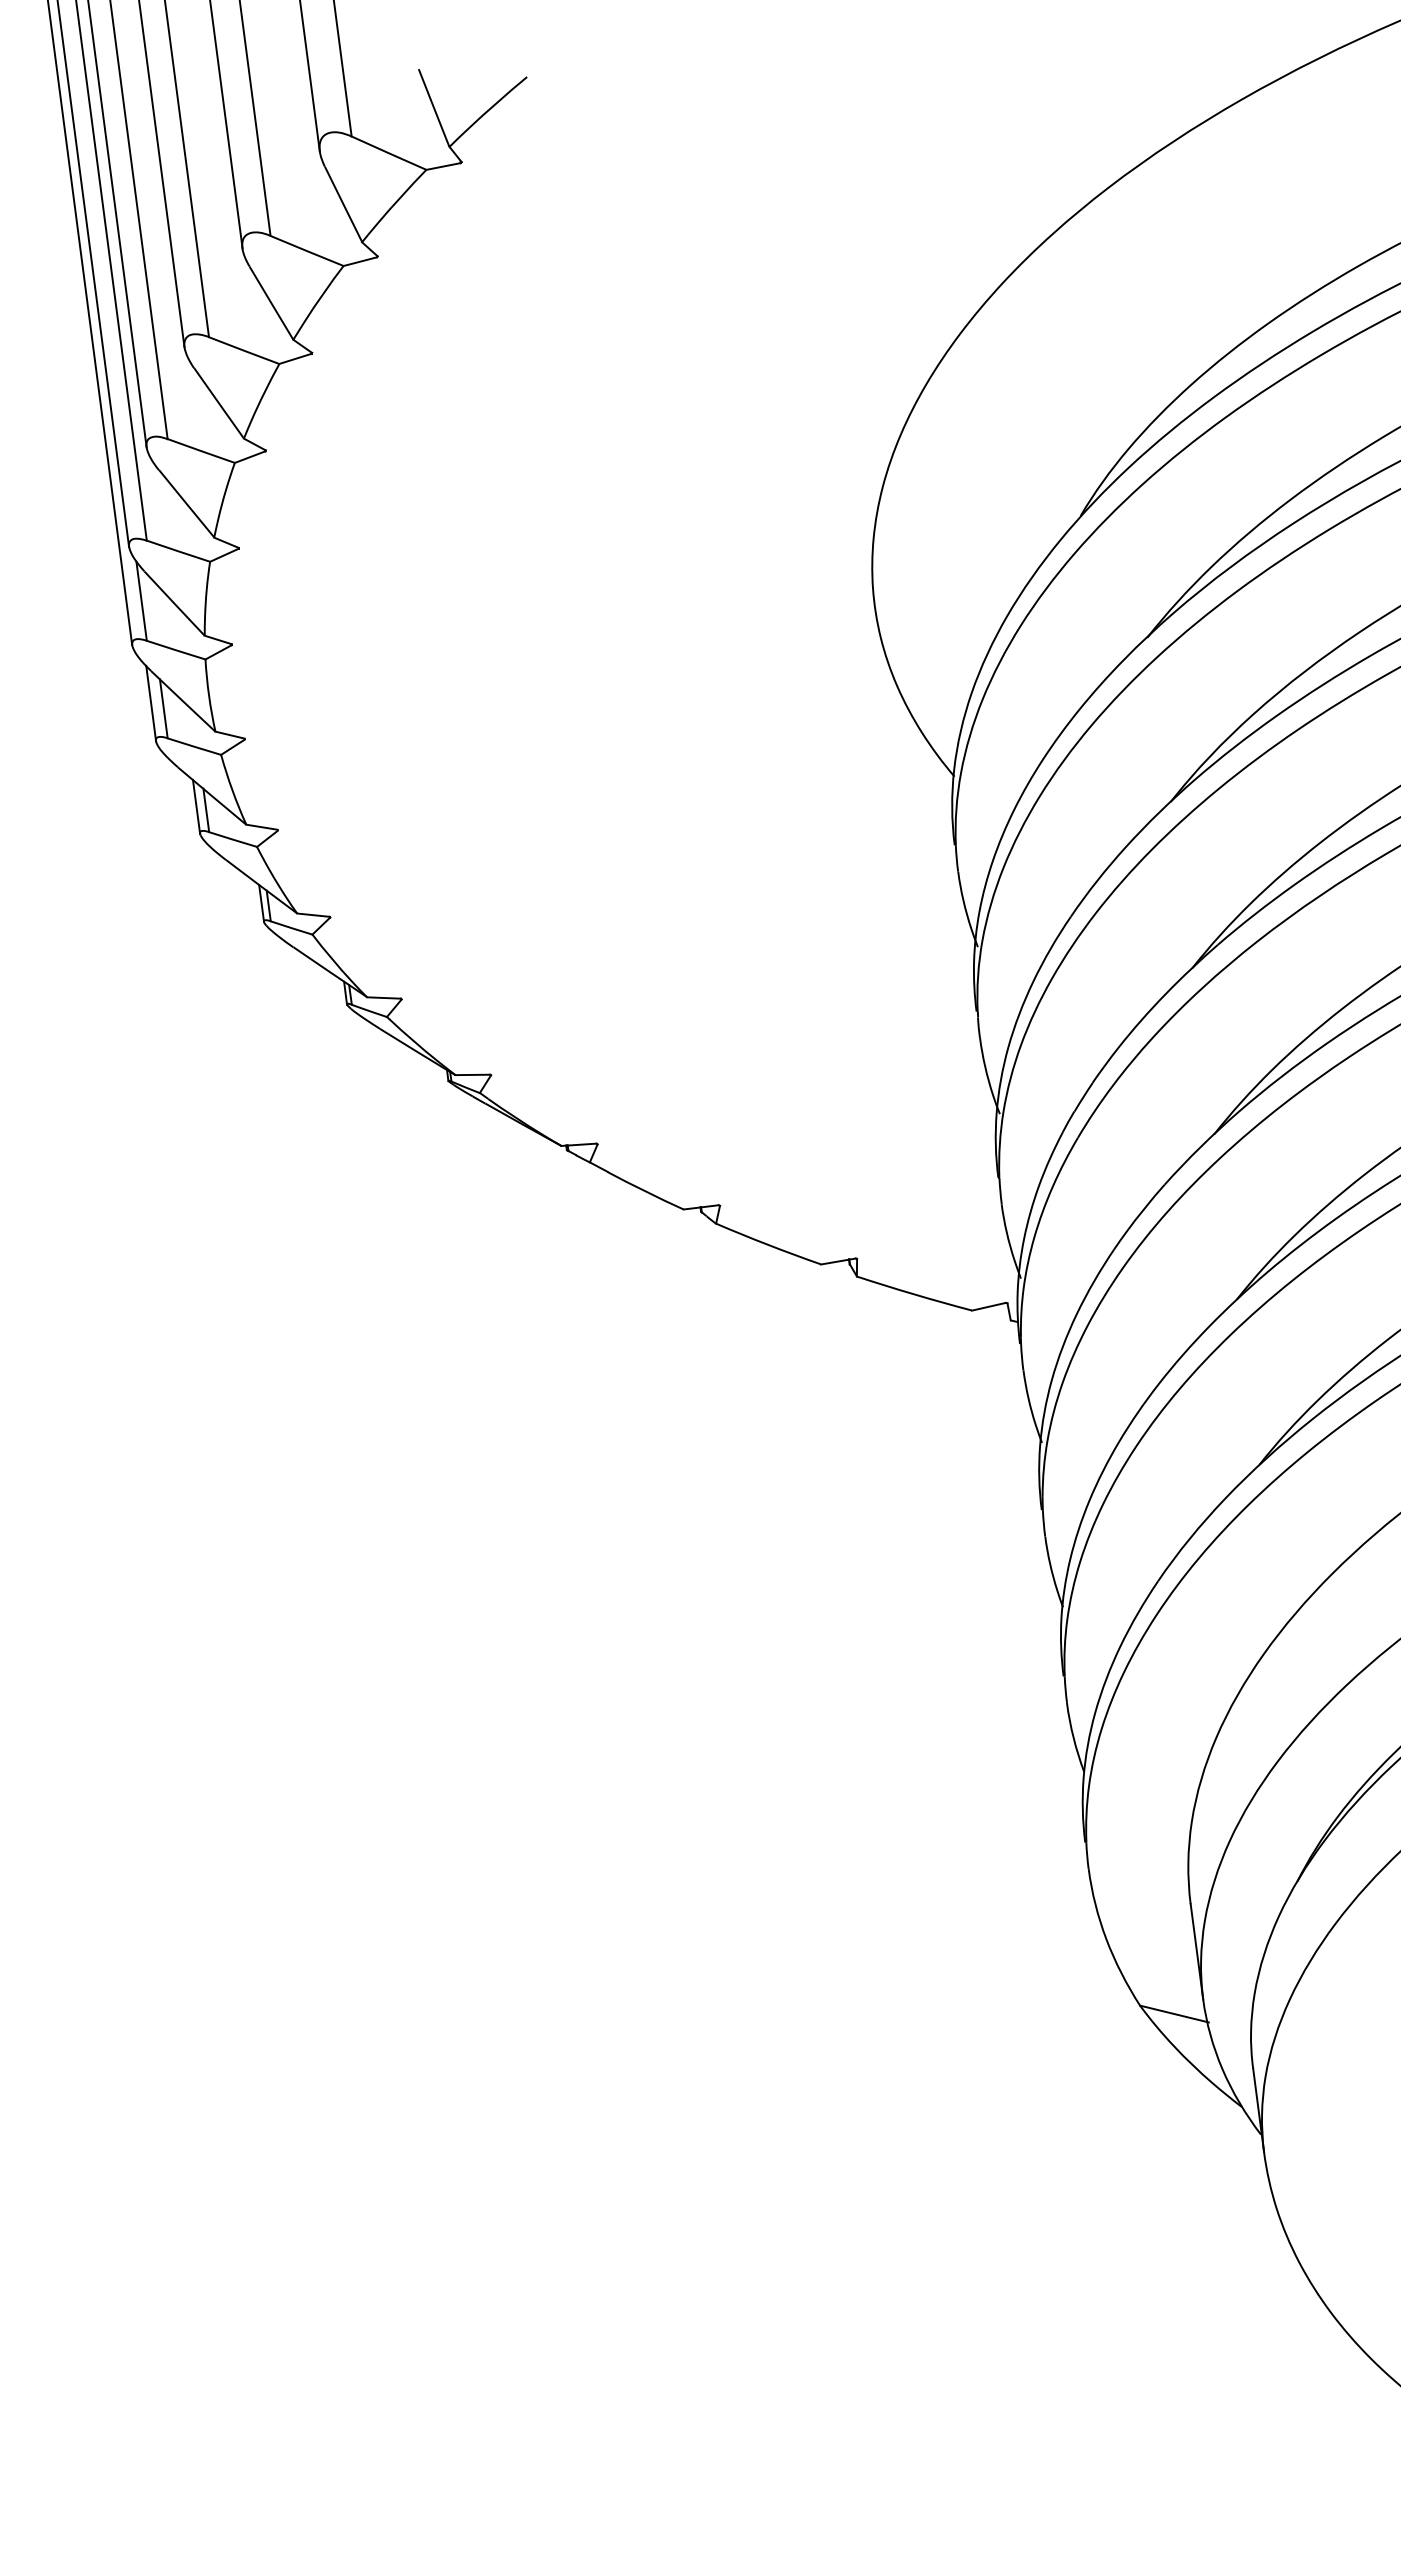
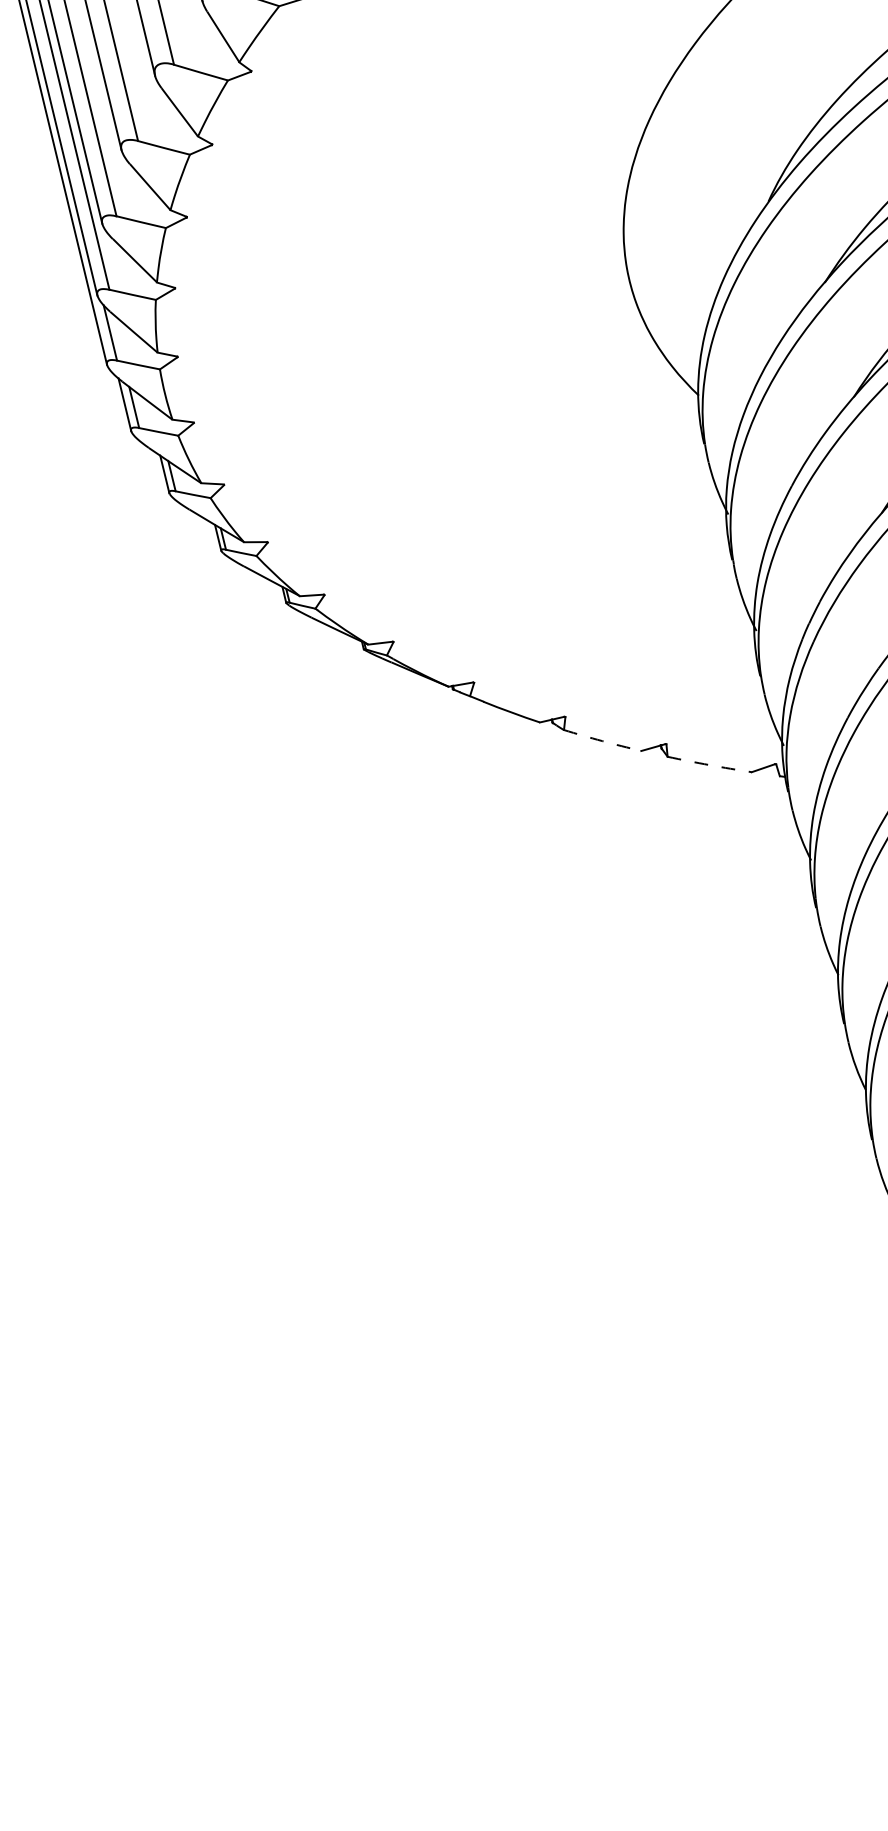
arc: (768, 1244) -> (602, 740), solid -> dashed
arc: (914, 1294) -> (709, 765), solid -> dashed

